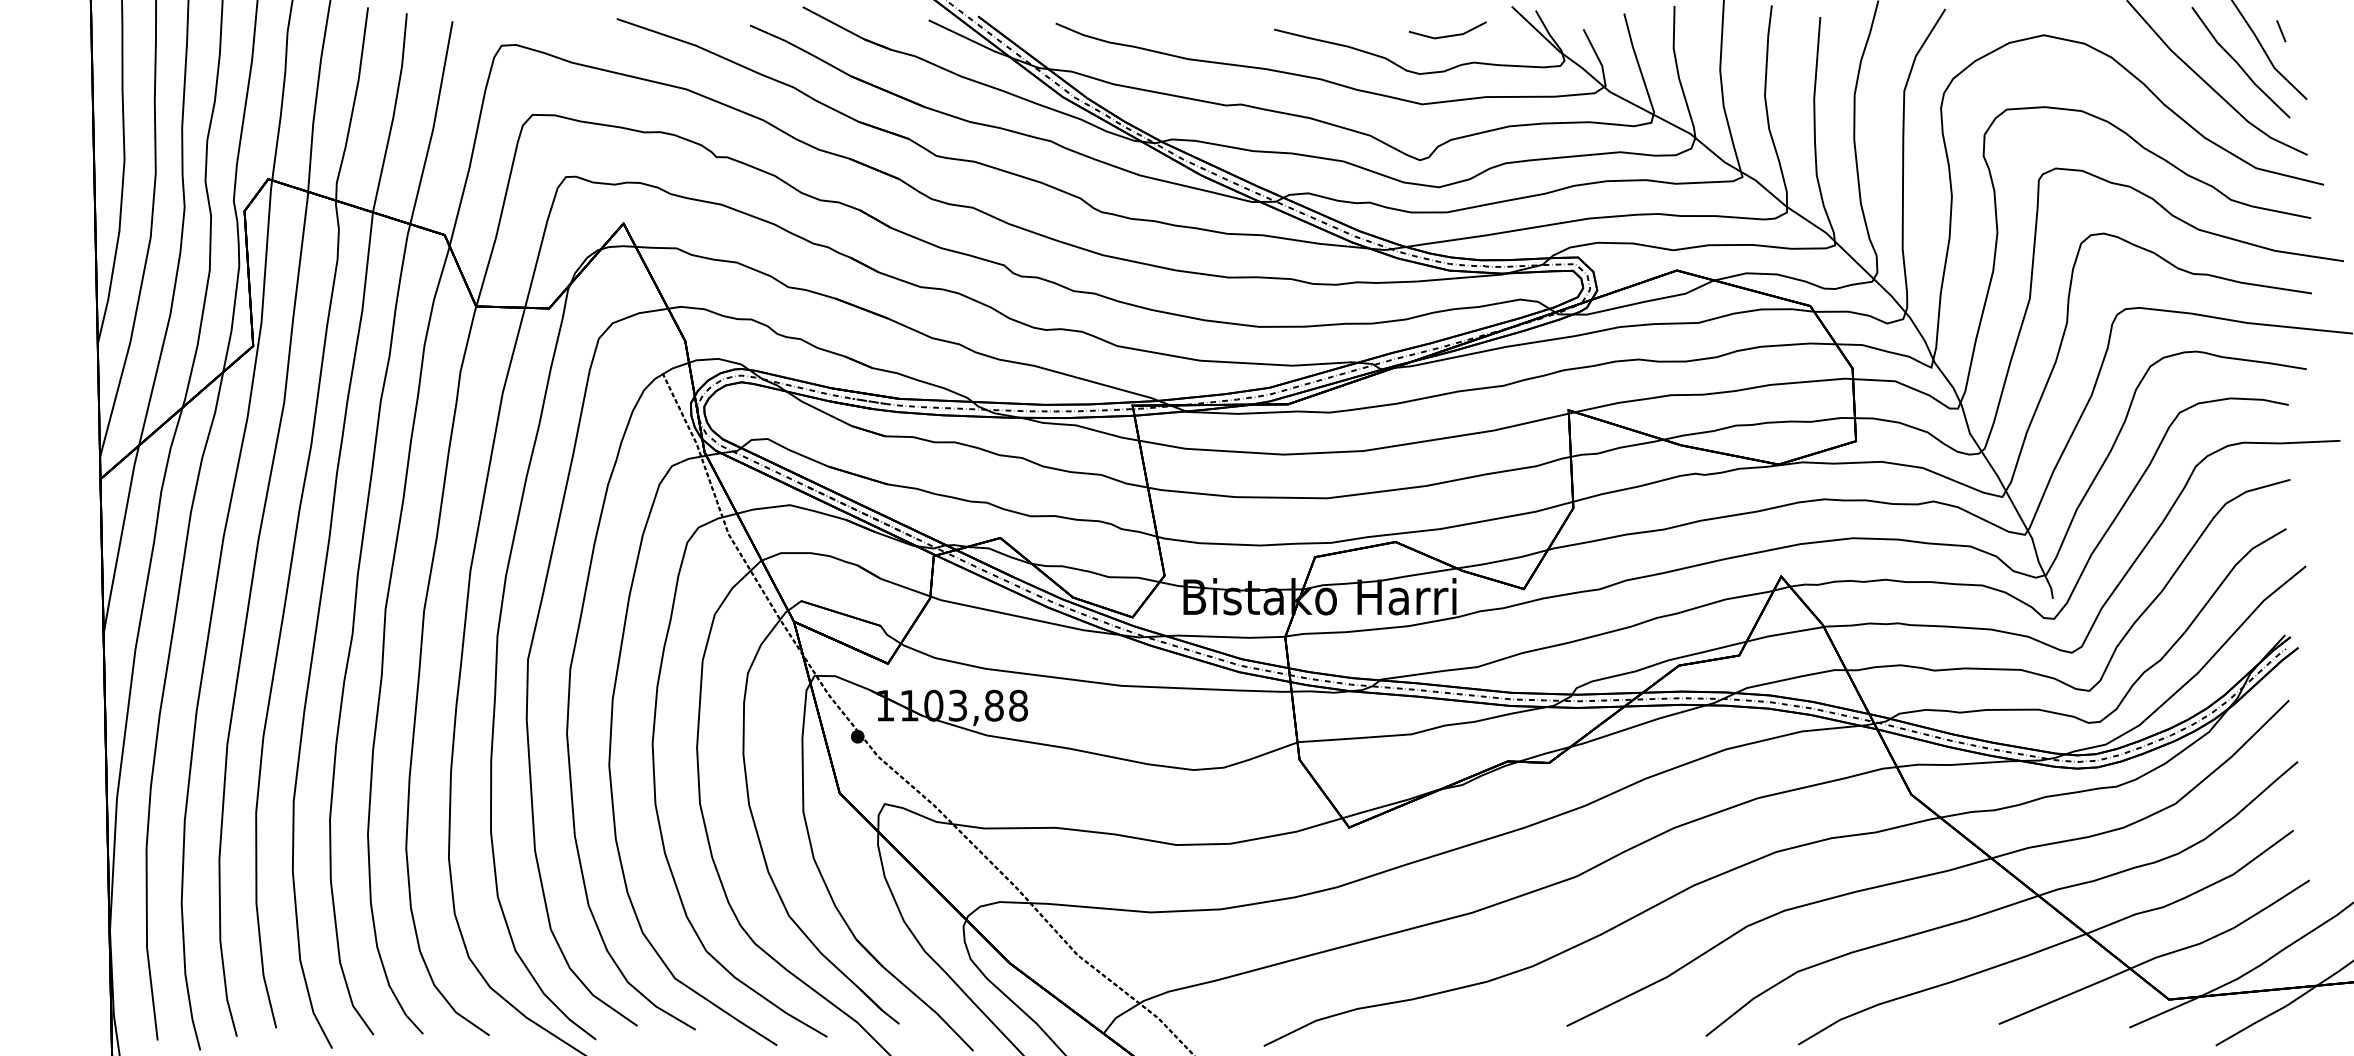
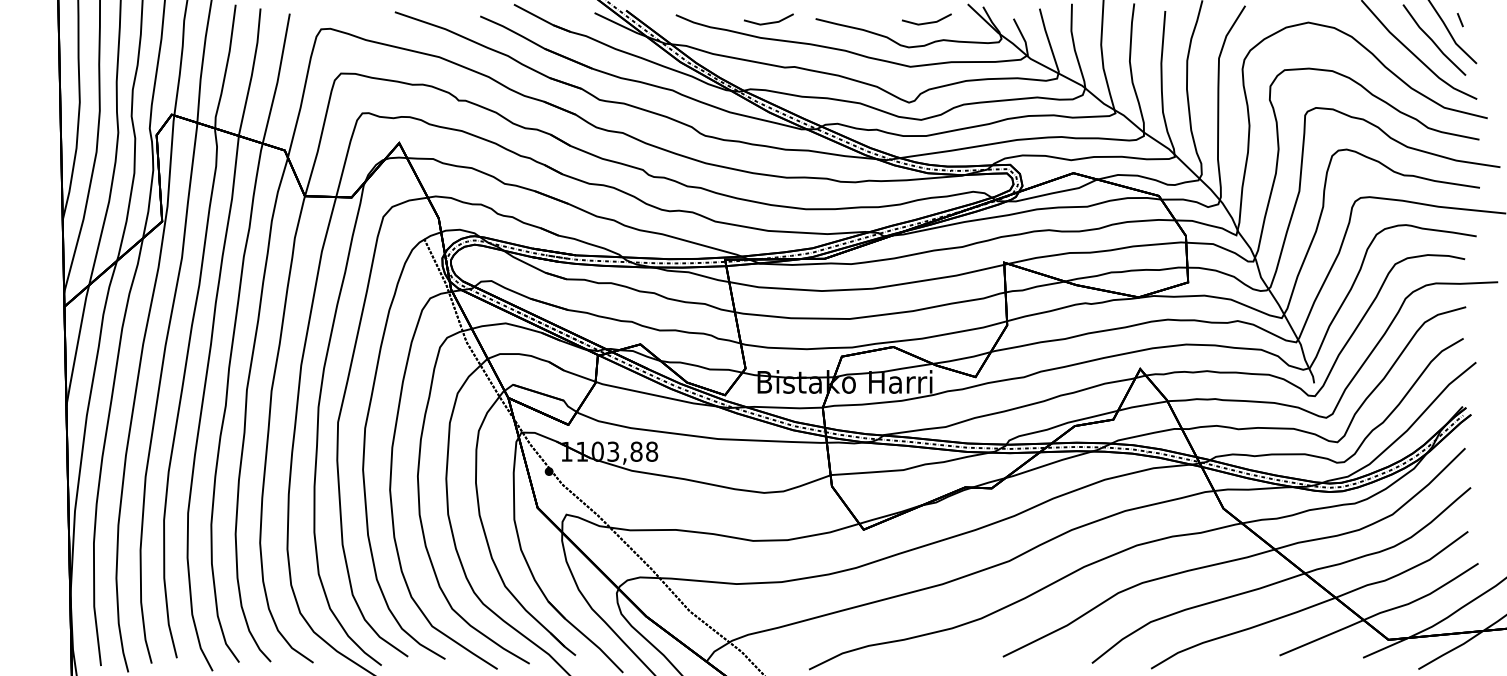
line: (1200, 35) -> (768, 22), added

